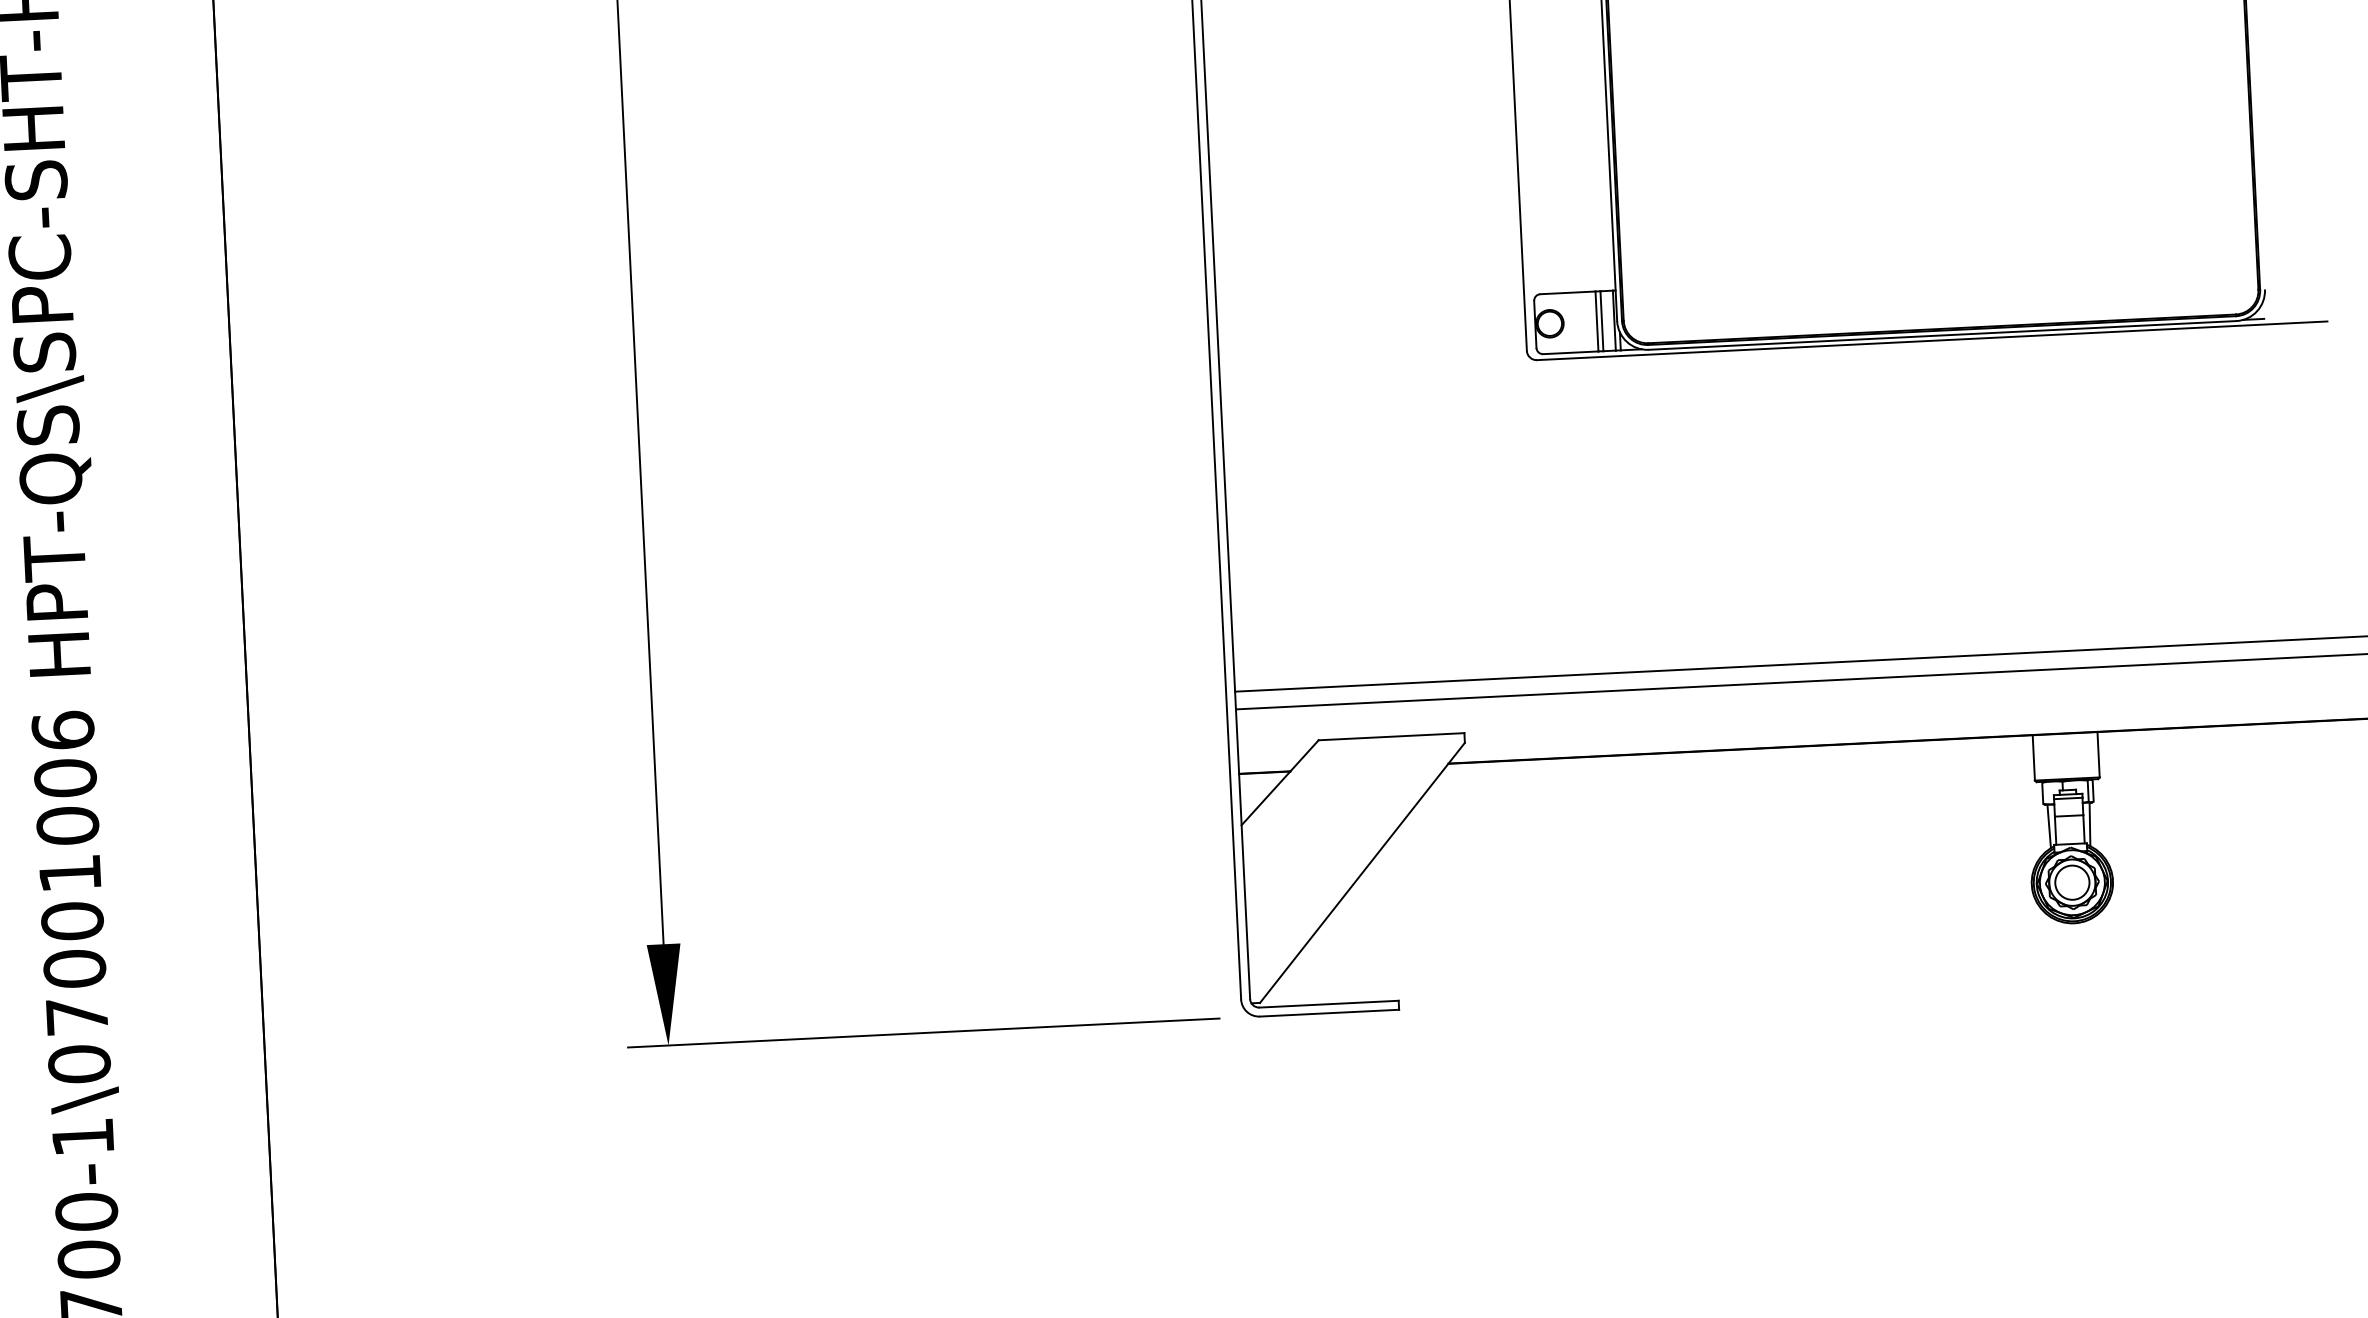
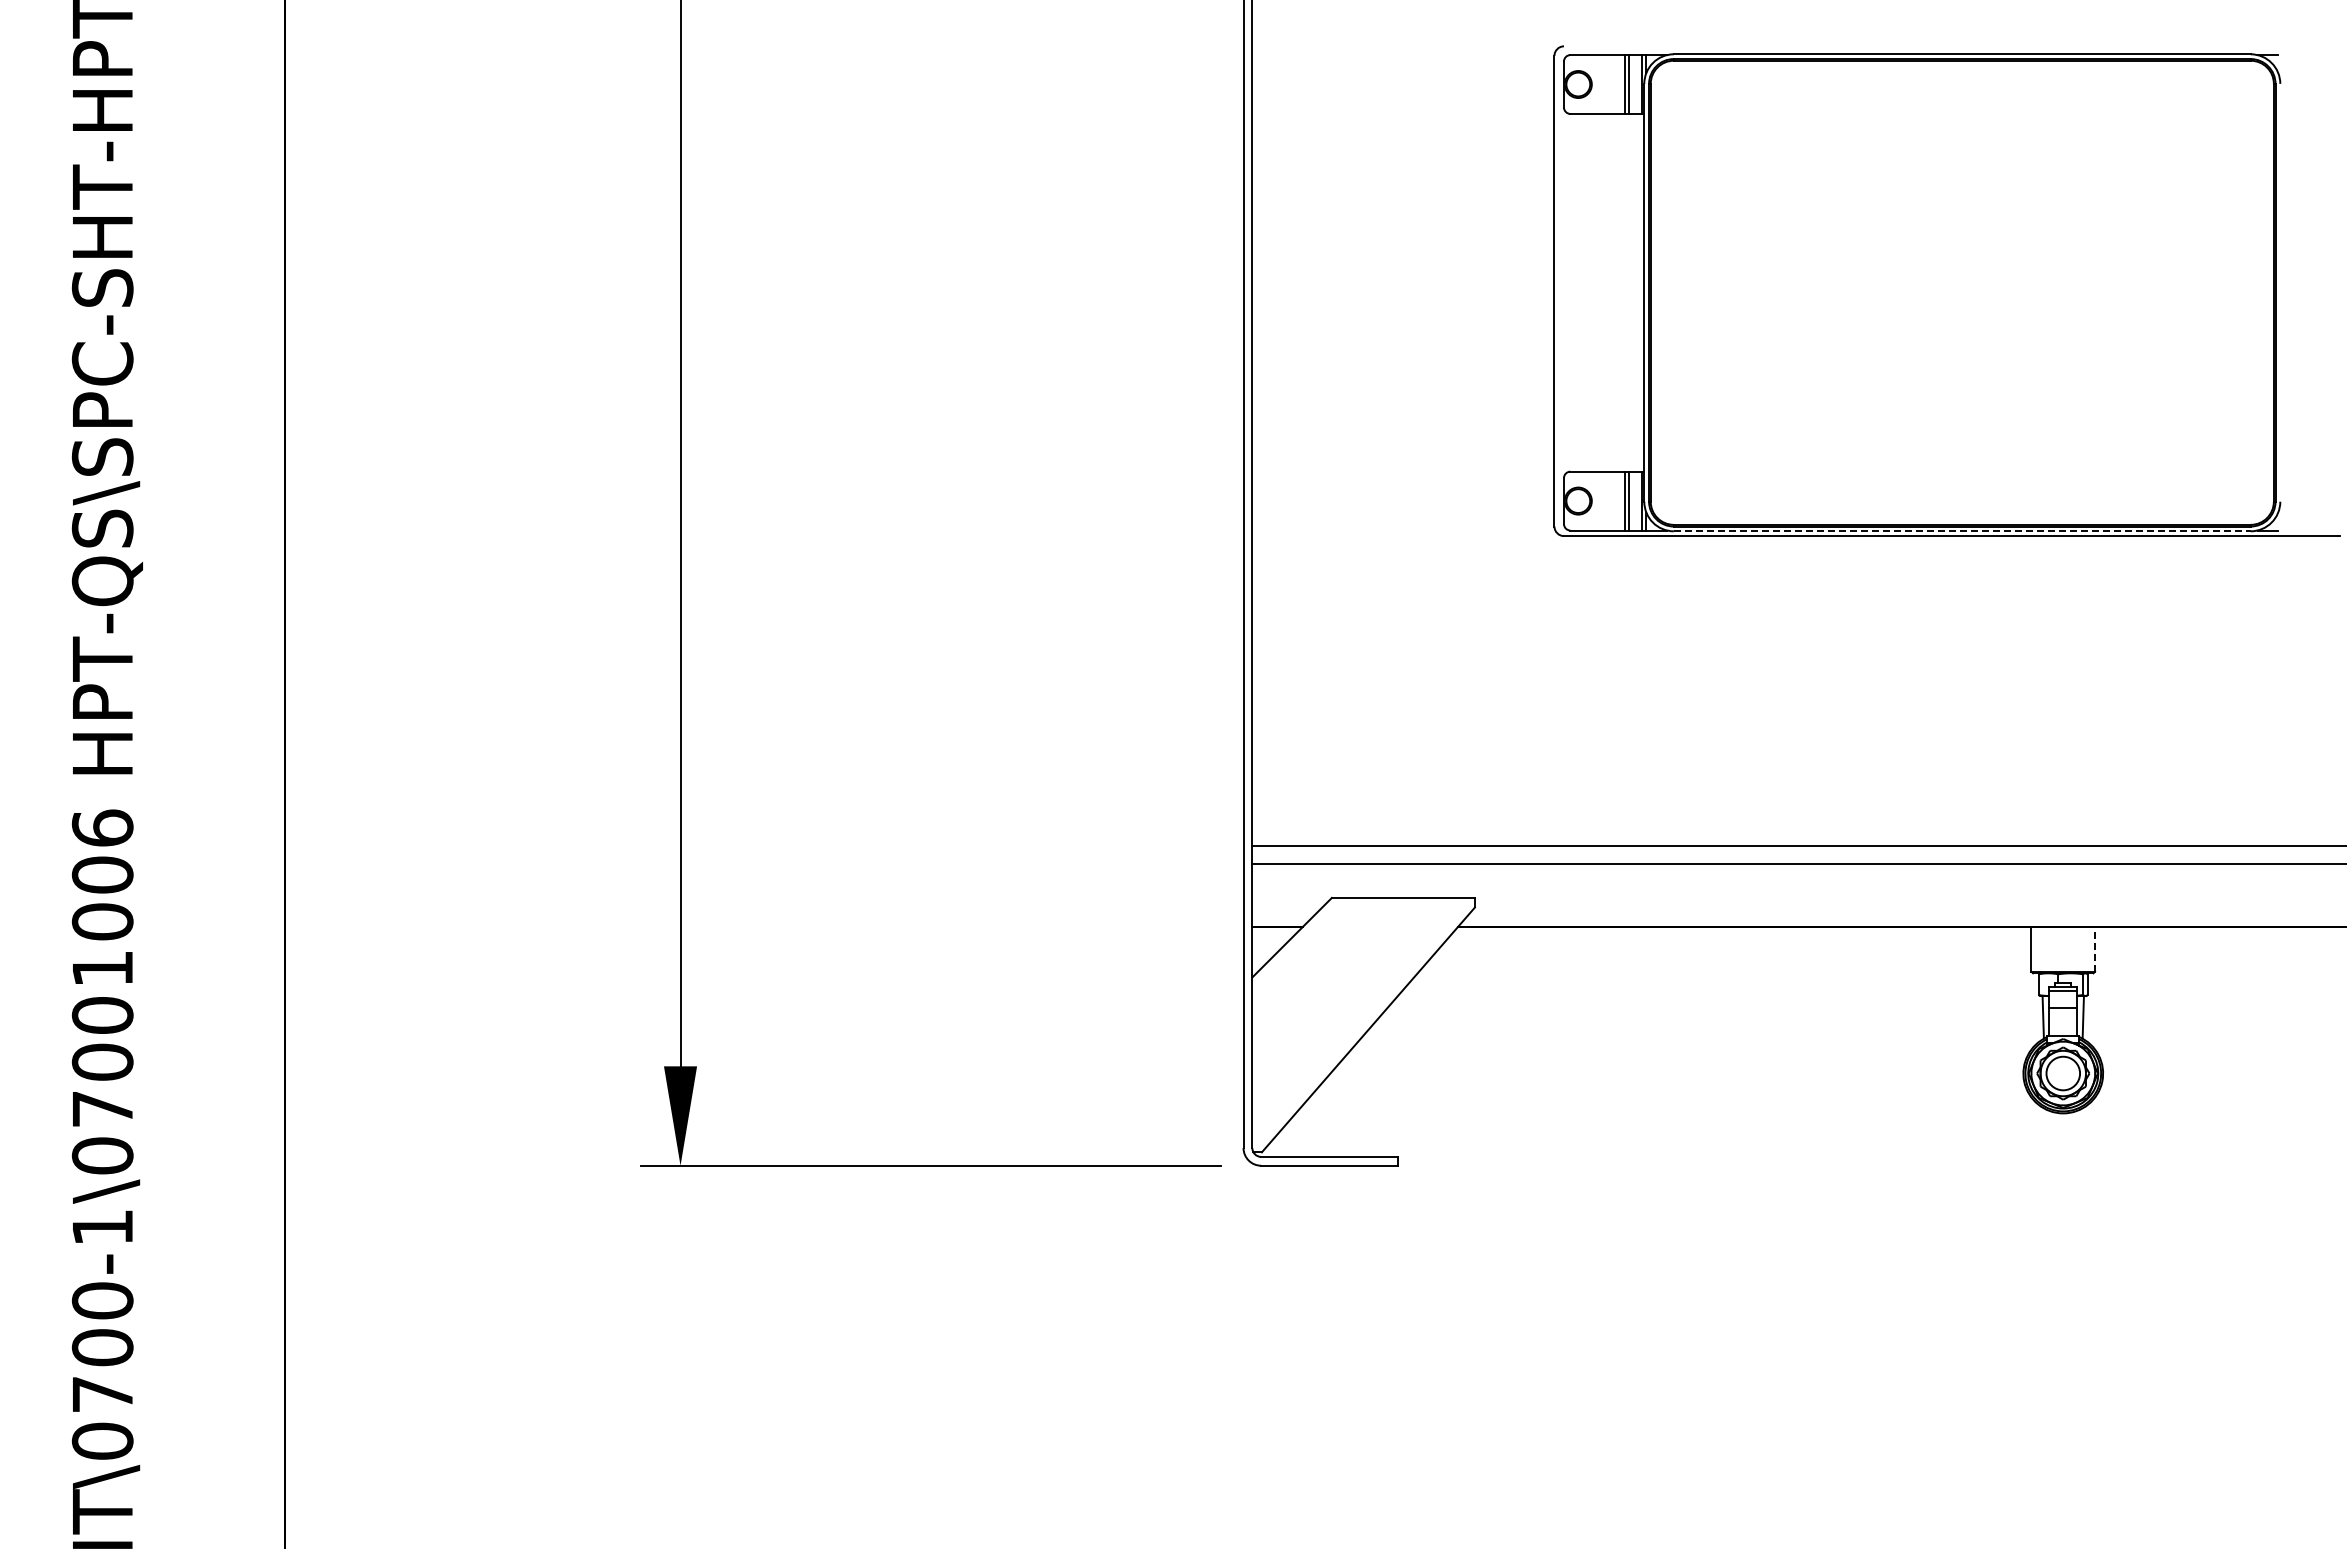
line: (1942, 335) -> (1962, 531), solid -> dashed
line: (2098, 753) -> (2095, 948), solid -> dashed

